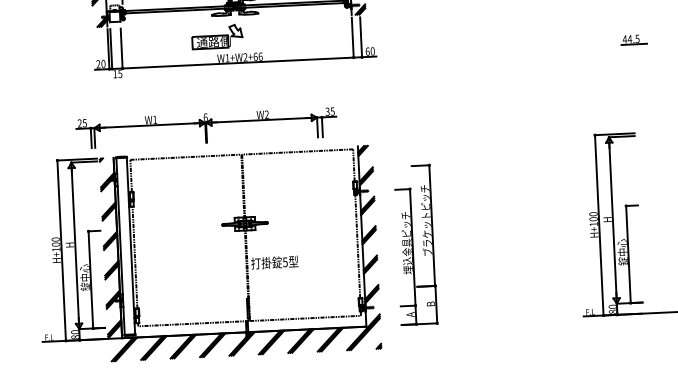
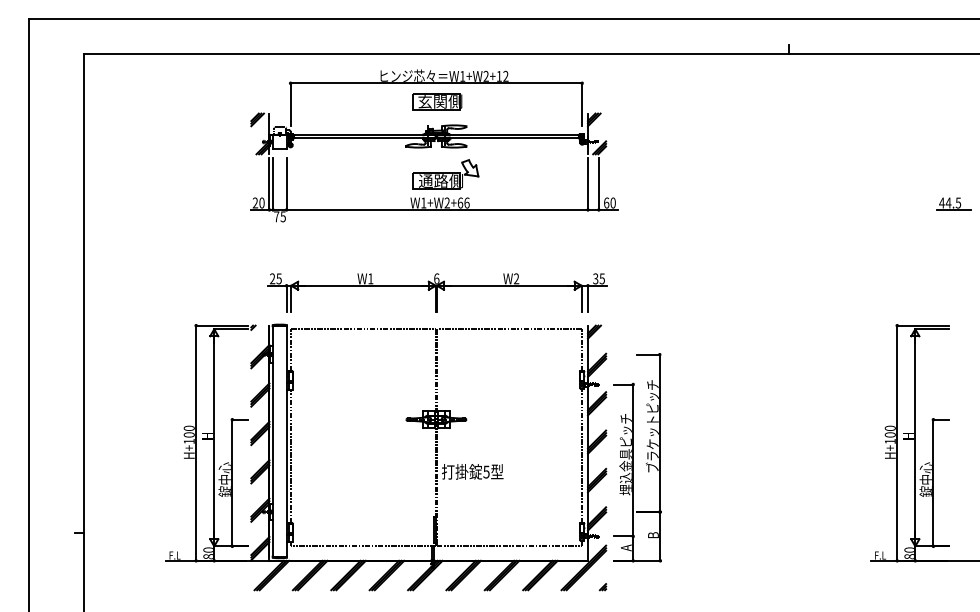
part: (217, 36) -> (445, 174), moved
text: (115, 73) -> (276, 216), 15 -> 75
part: (206, 128) -> (437, 292), moved
part: (415, 244) -> (637, 457), moved

